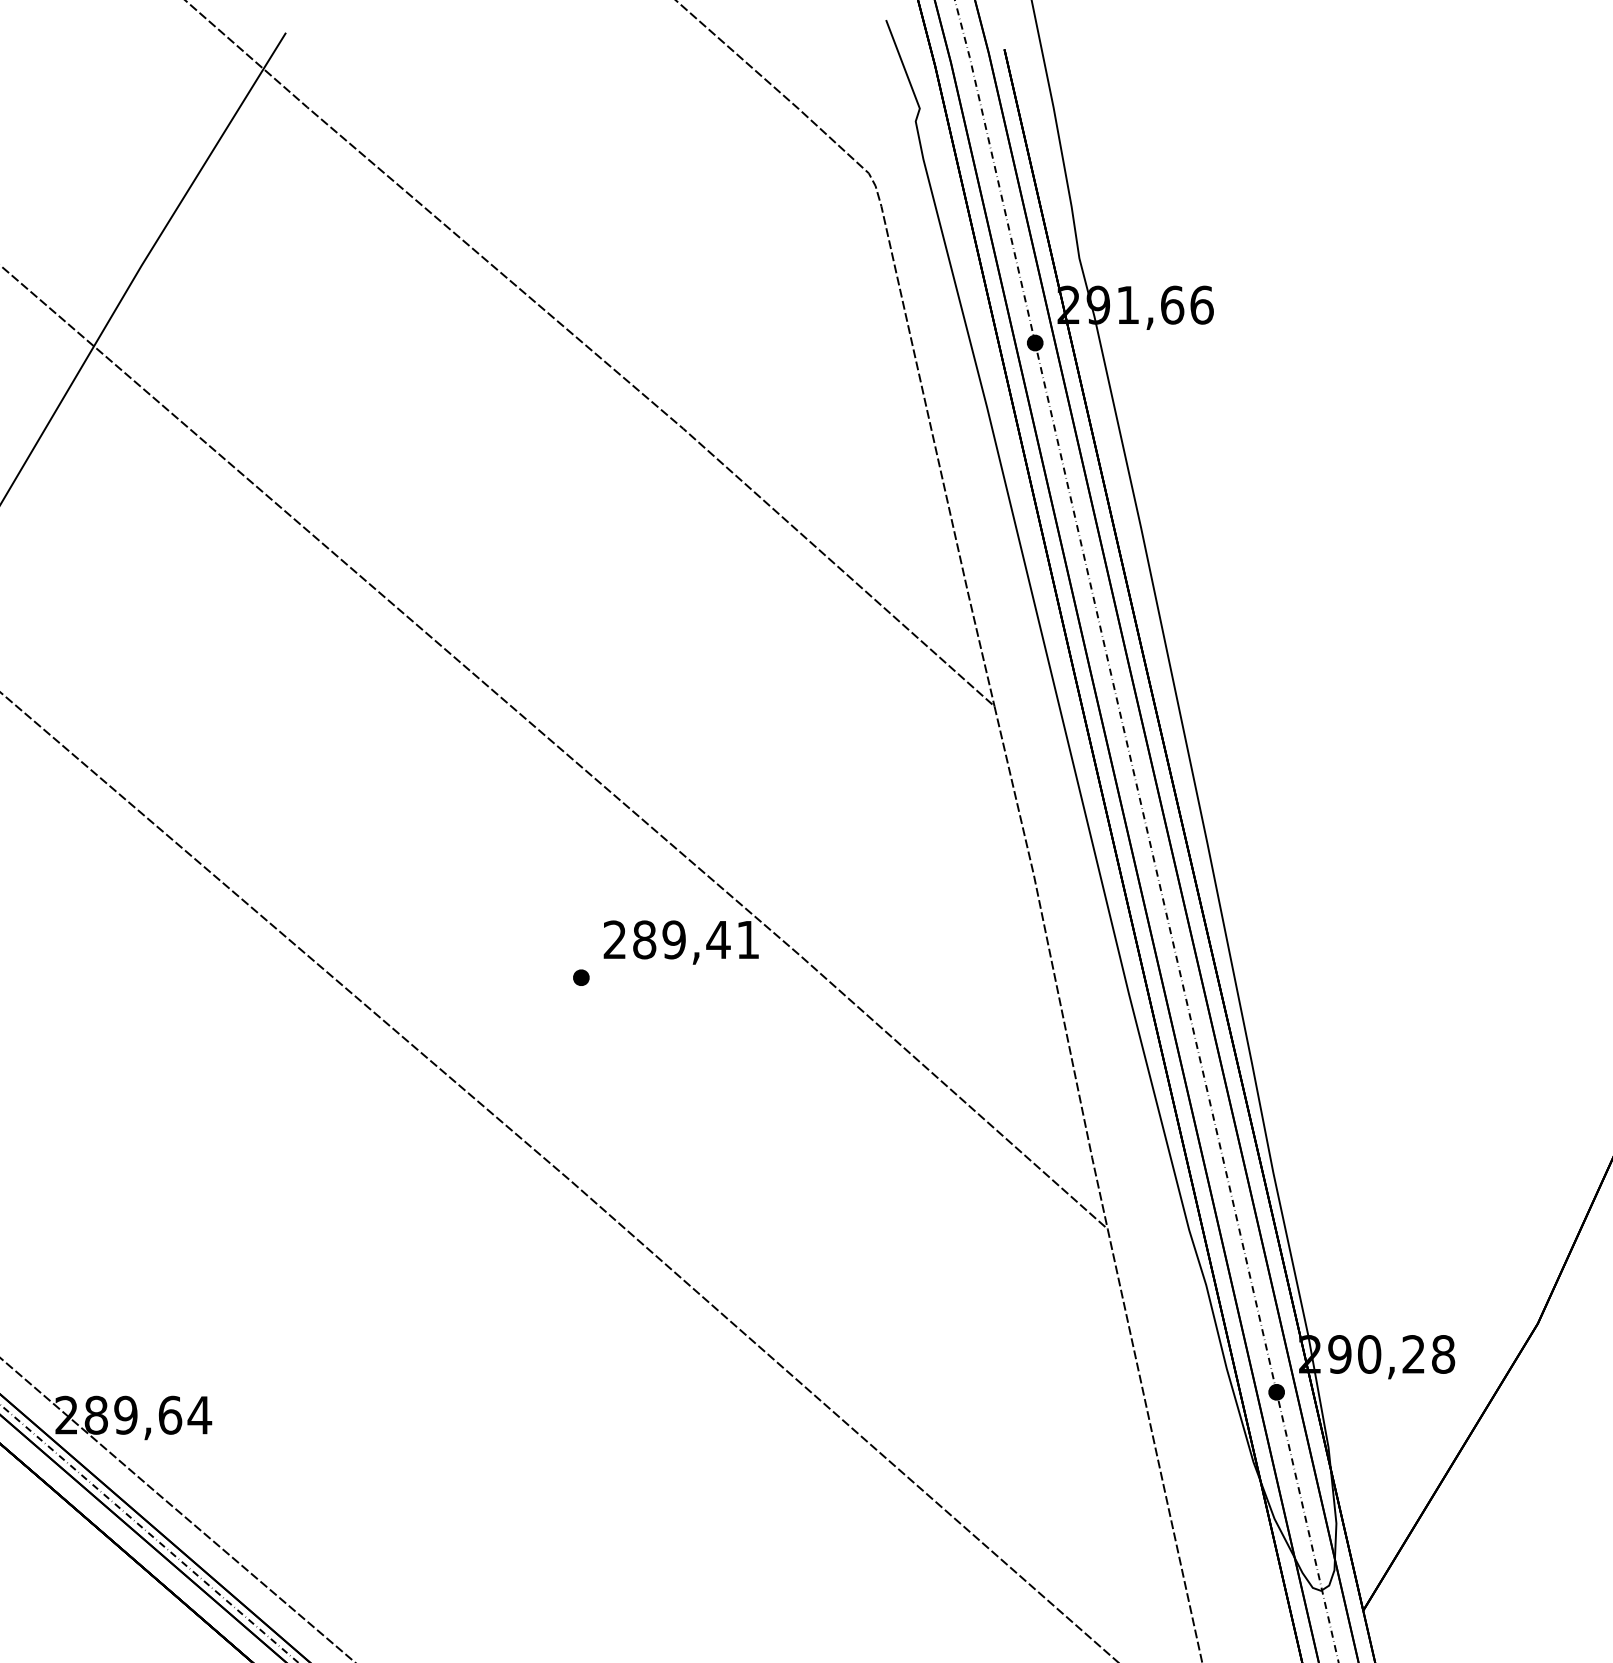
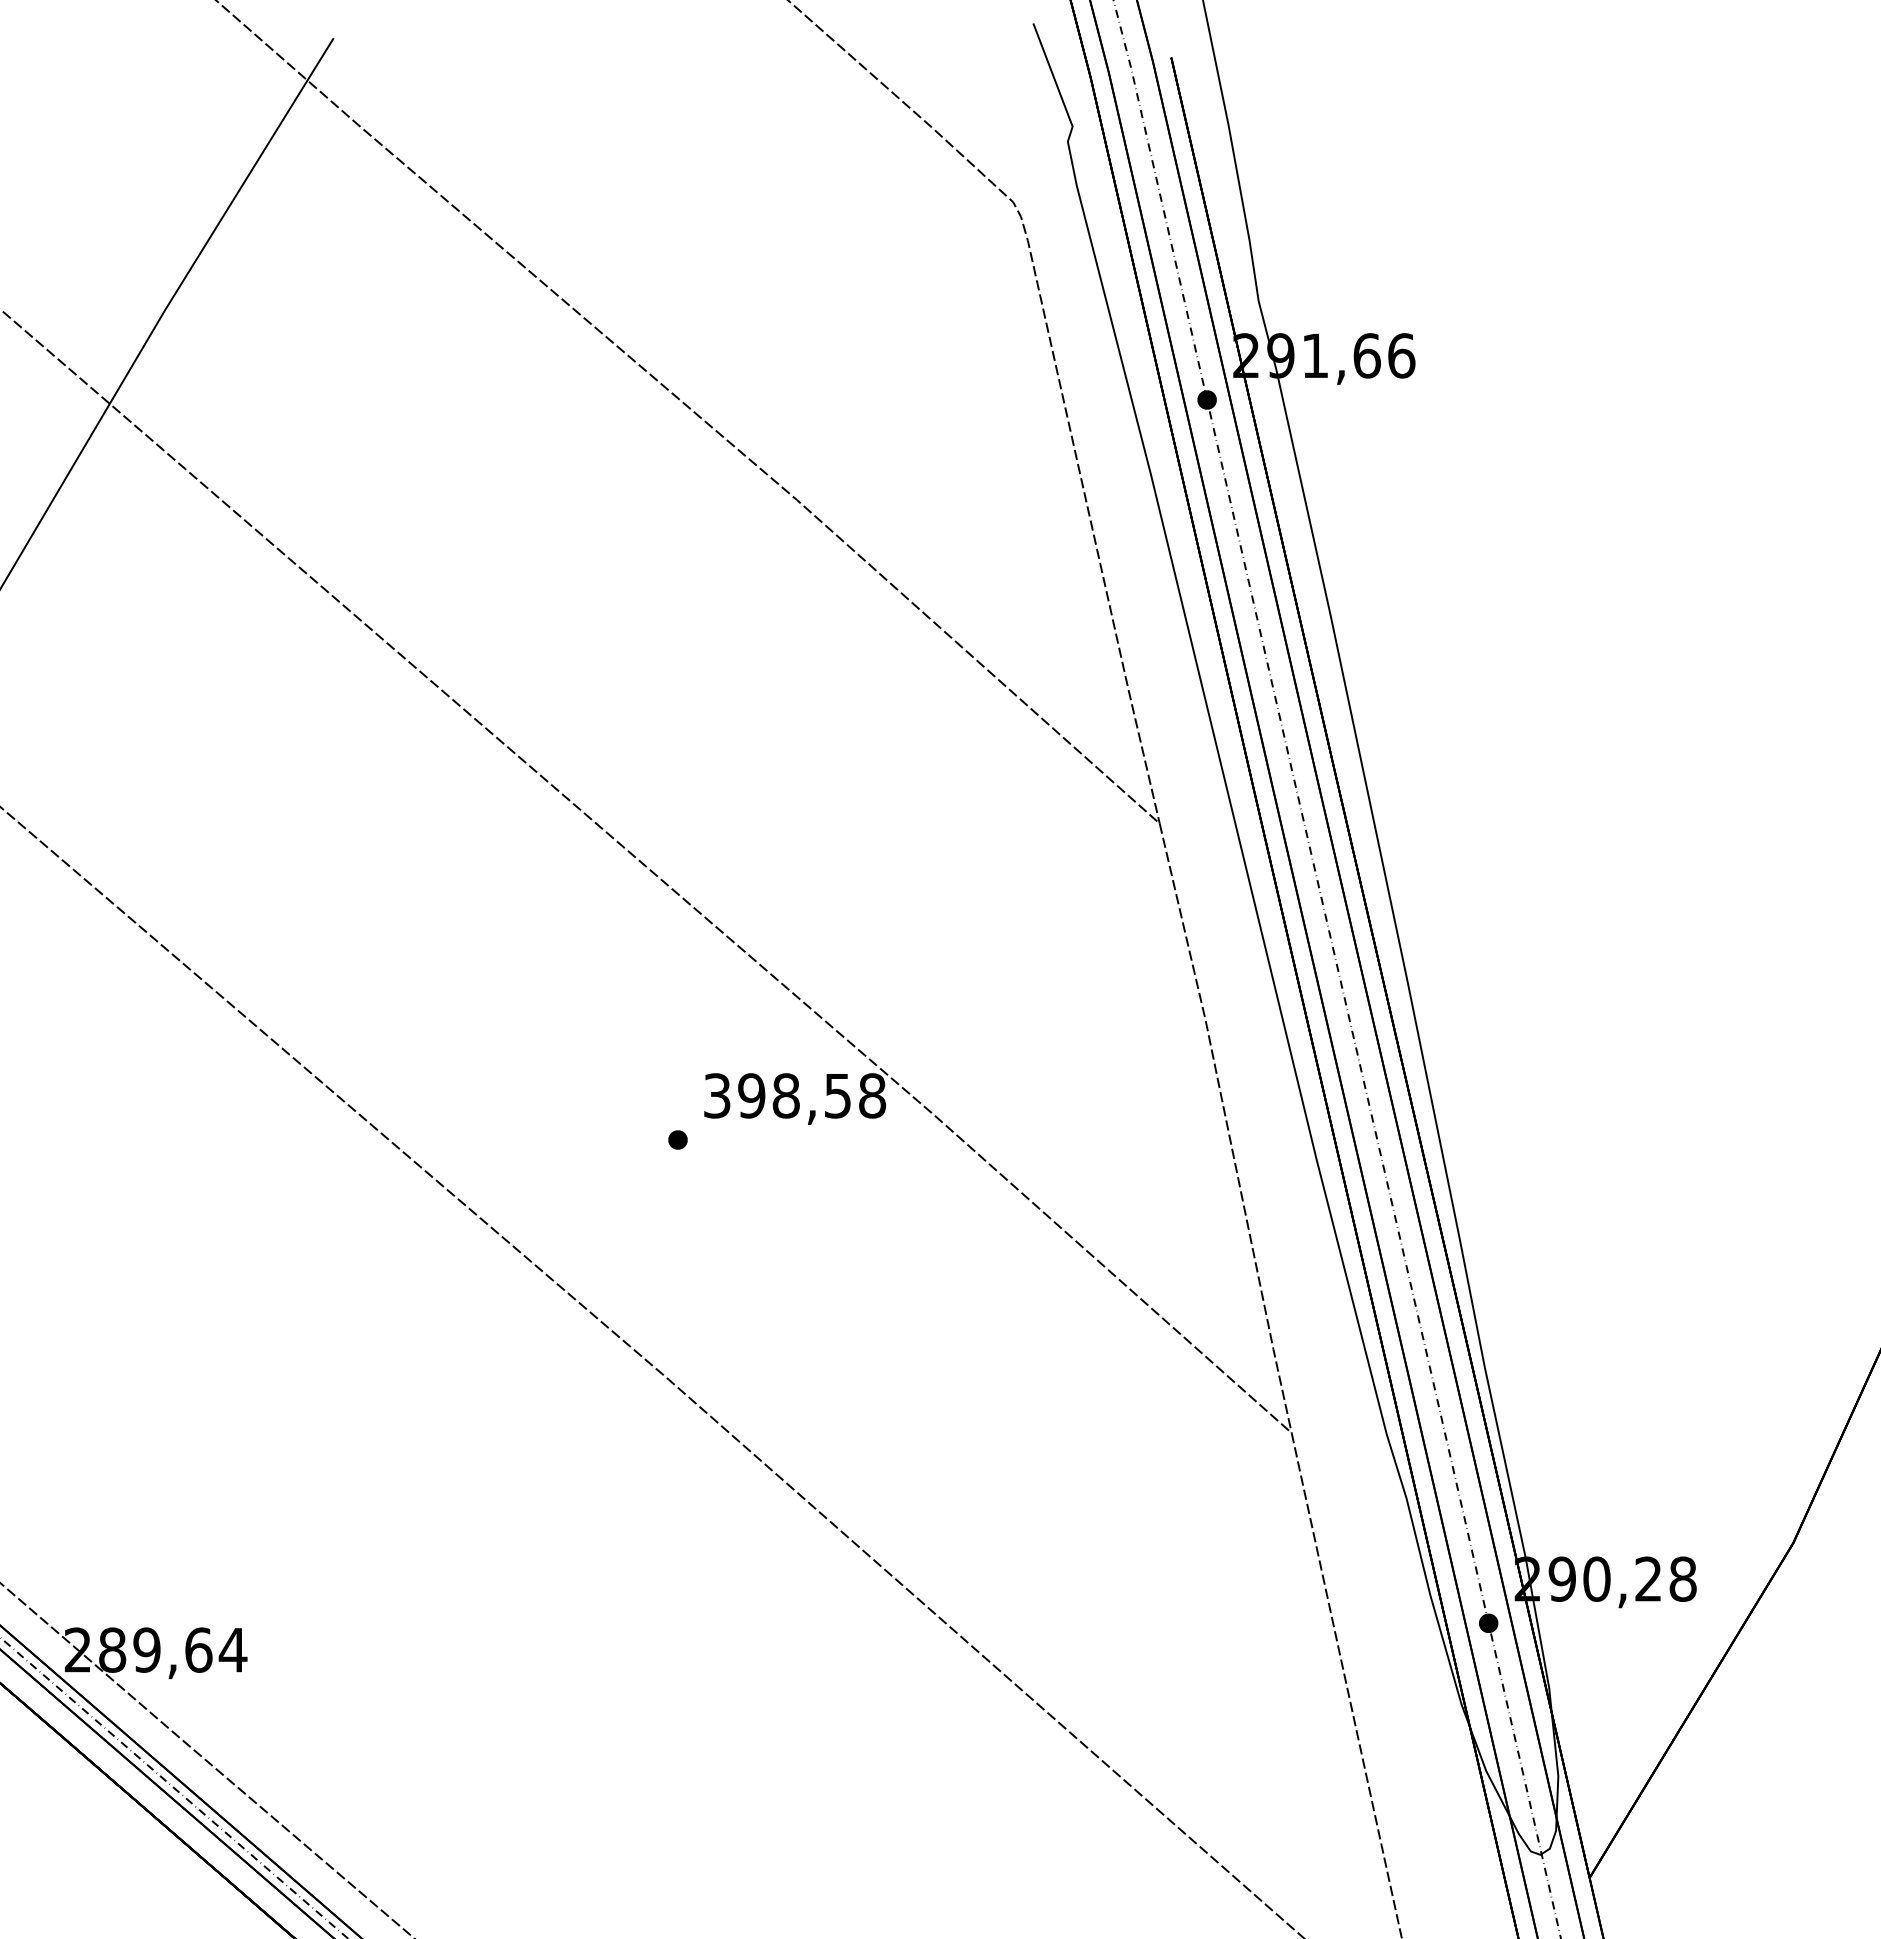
text: (682, 939) -> (795, 1095), 289,41 -> 398,58

